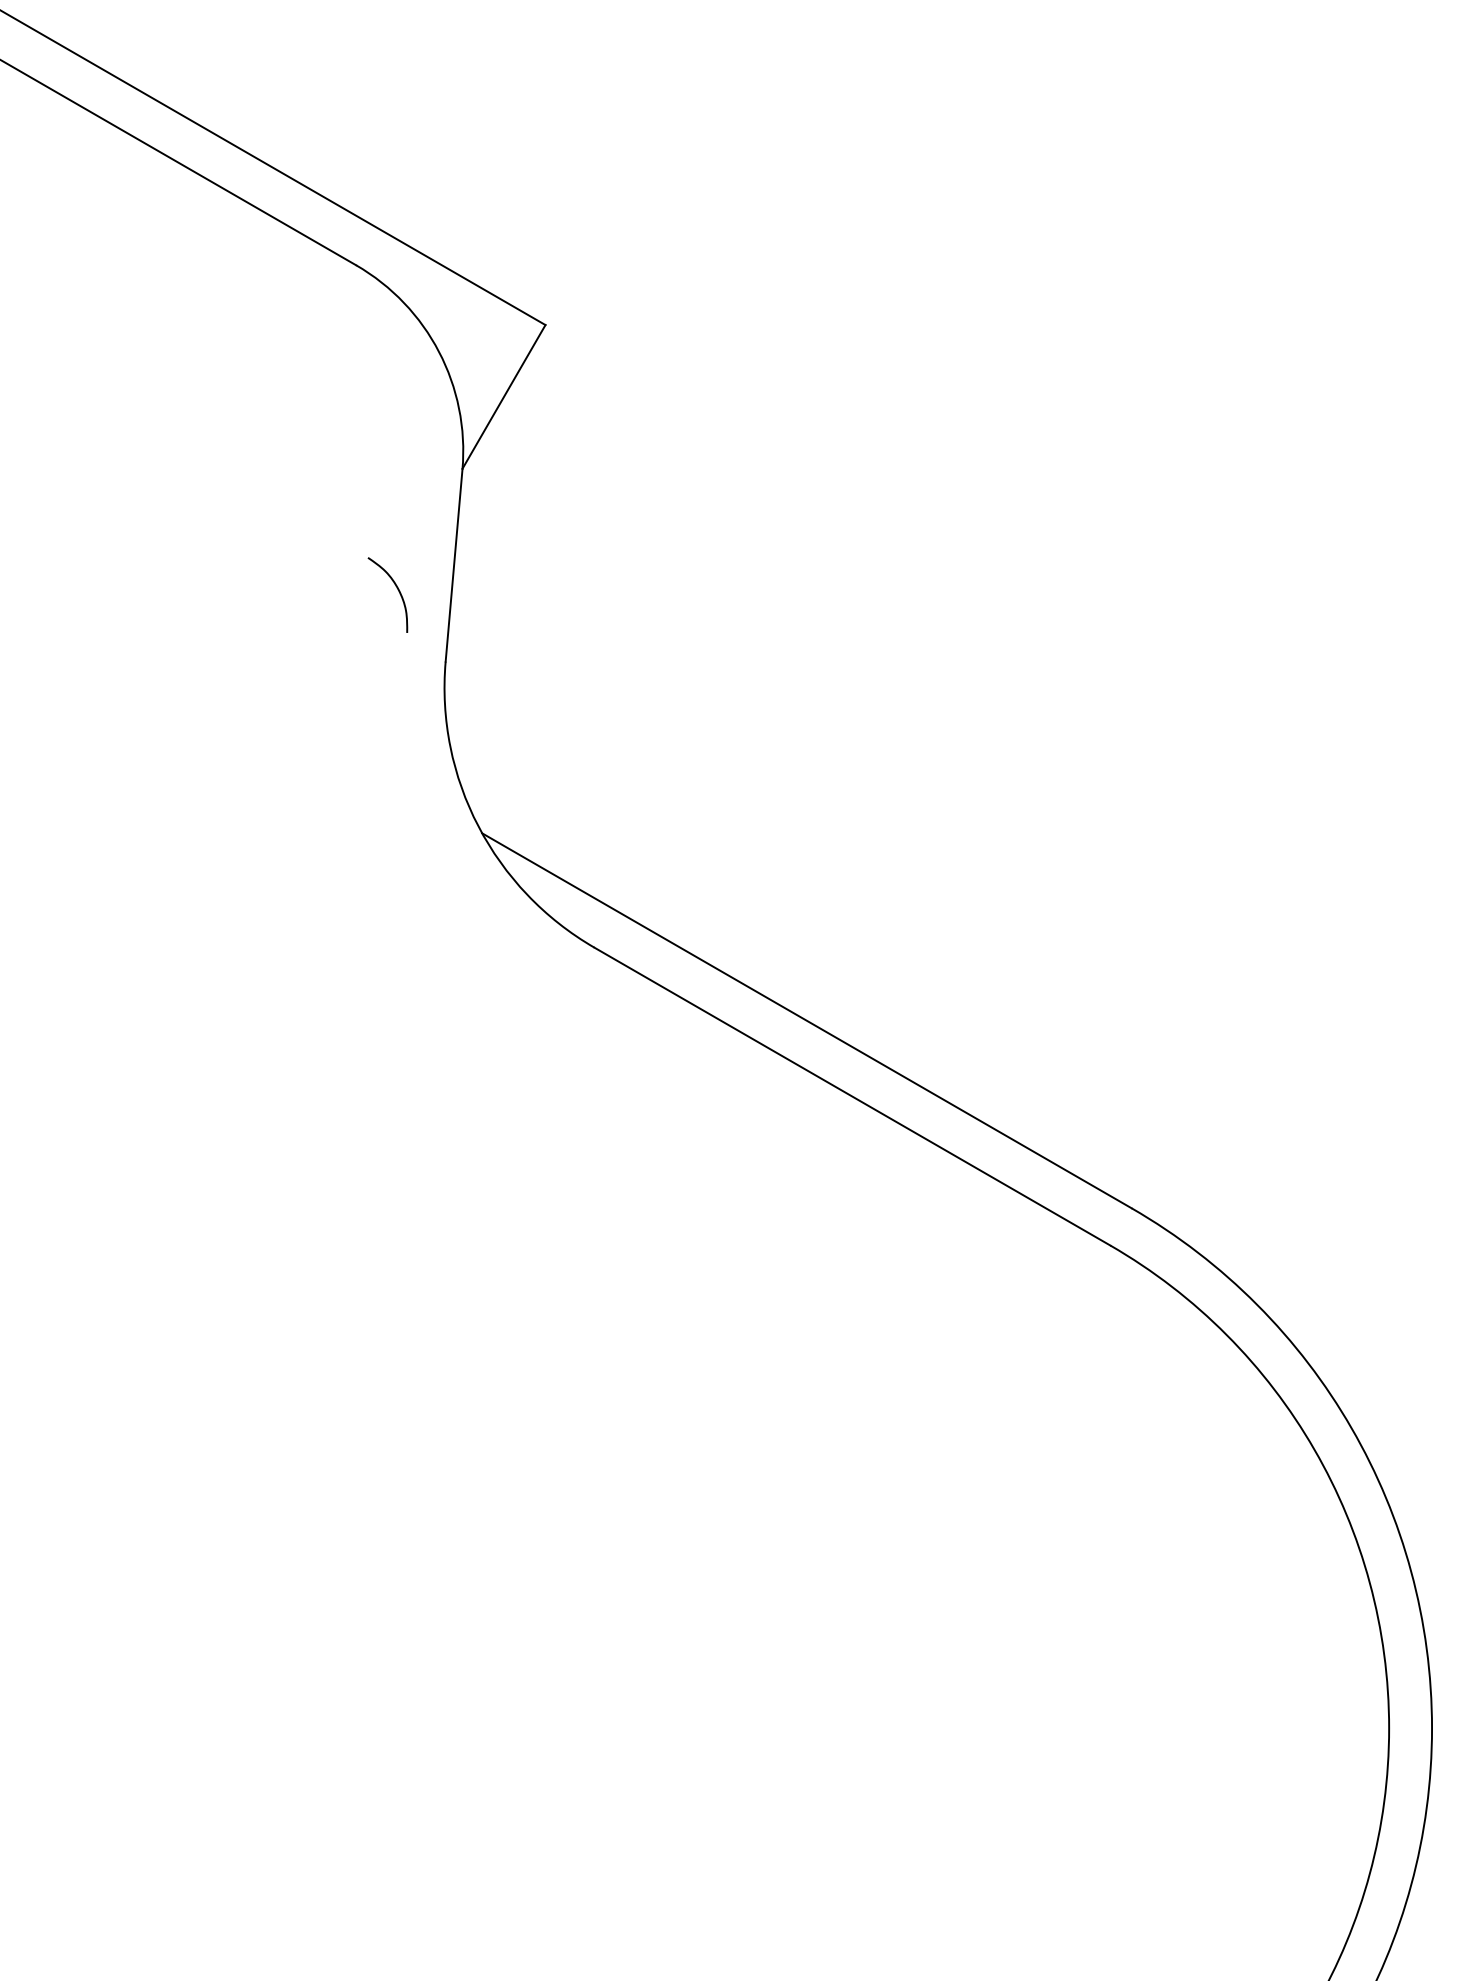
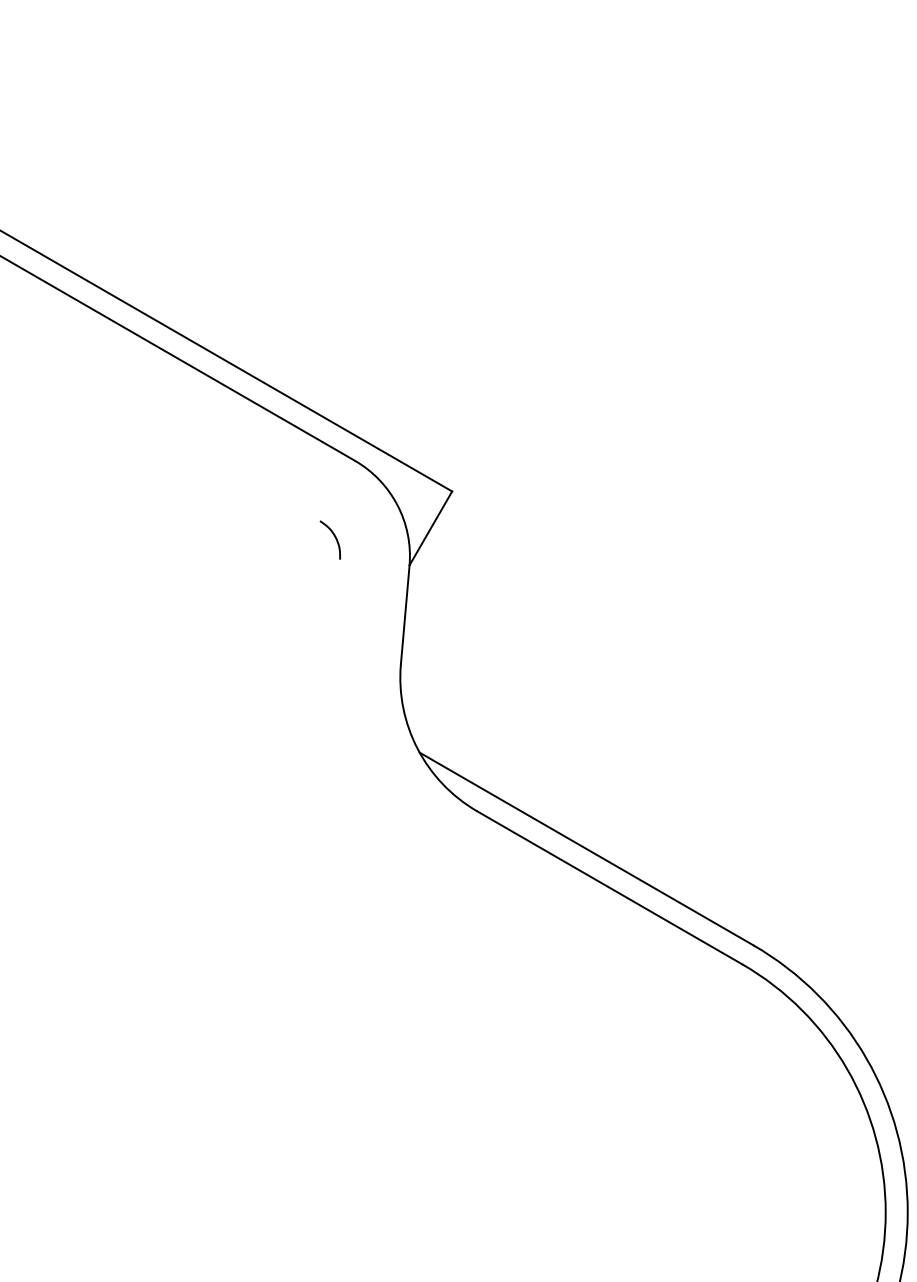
curve: (396, 589) -> (334, 537), moved

